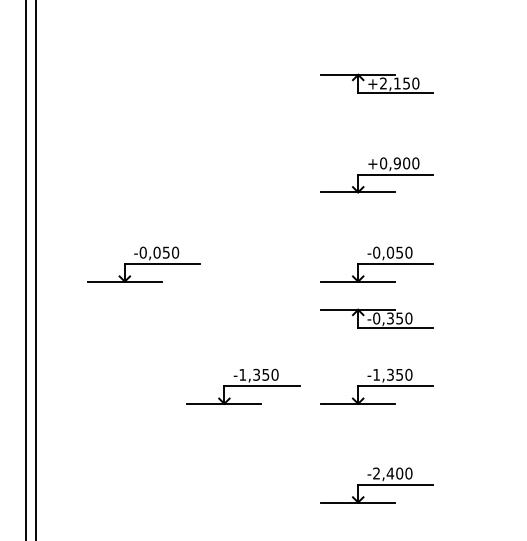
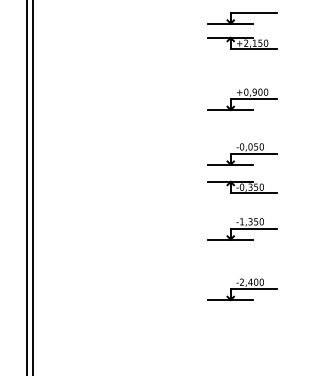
part: (377, 43) -> (242, 18), added
part: (144, 265) -> (99, 154), removed
part: (243, 387) -> (160, 229), removed

